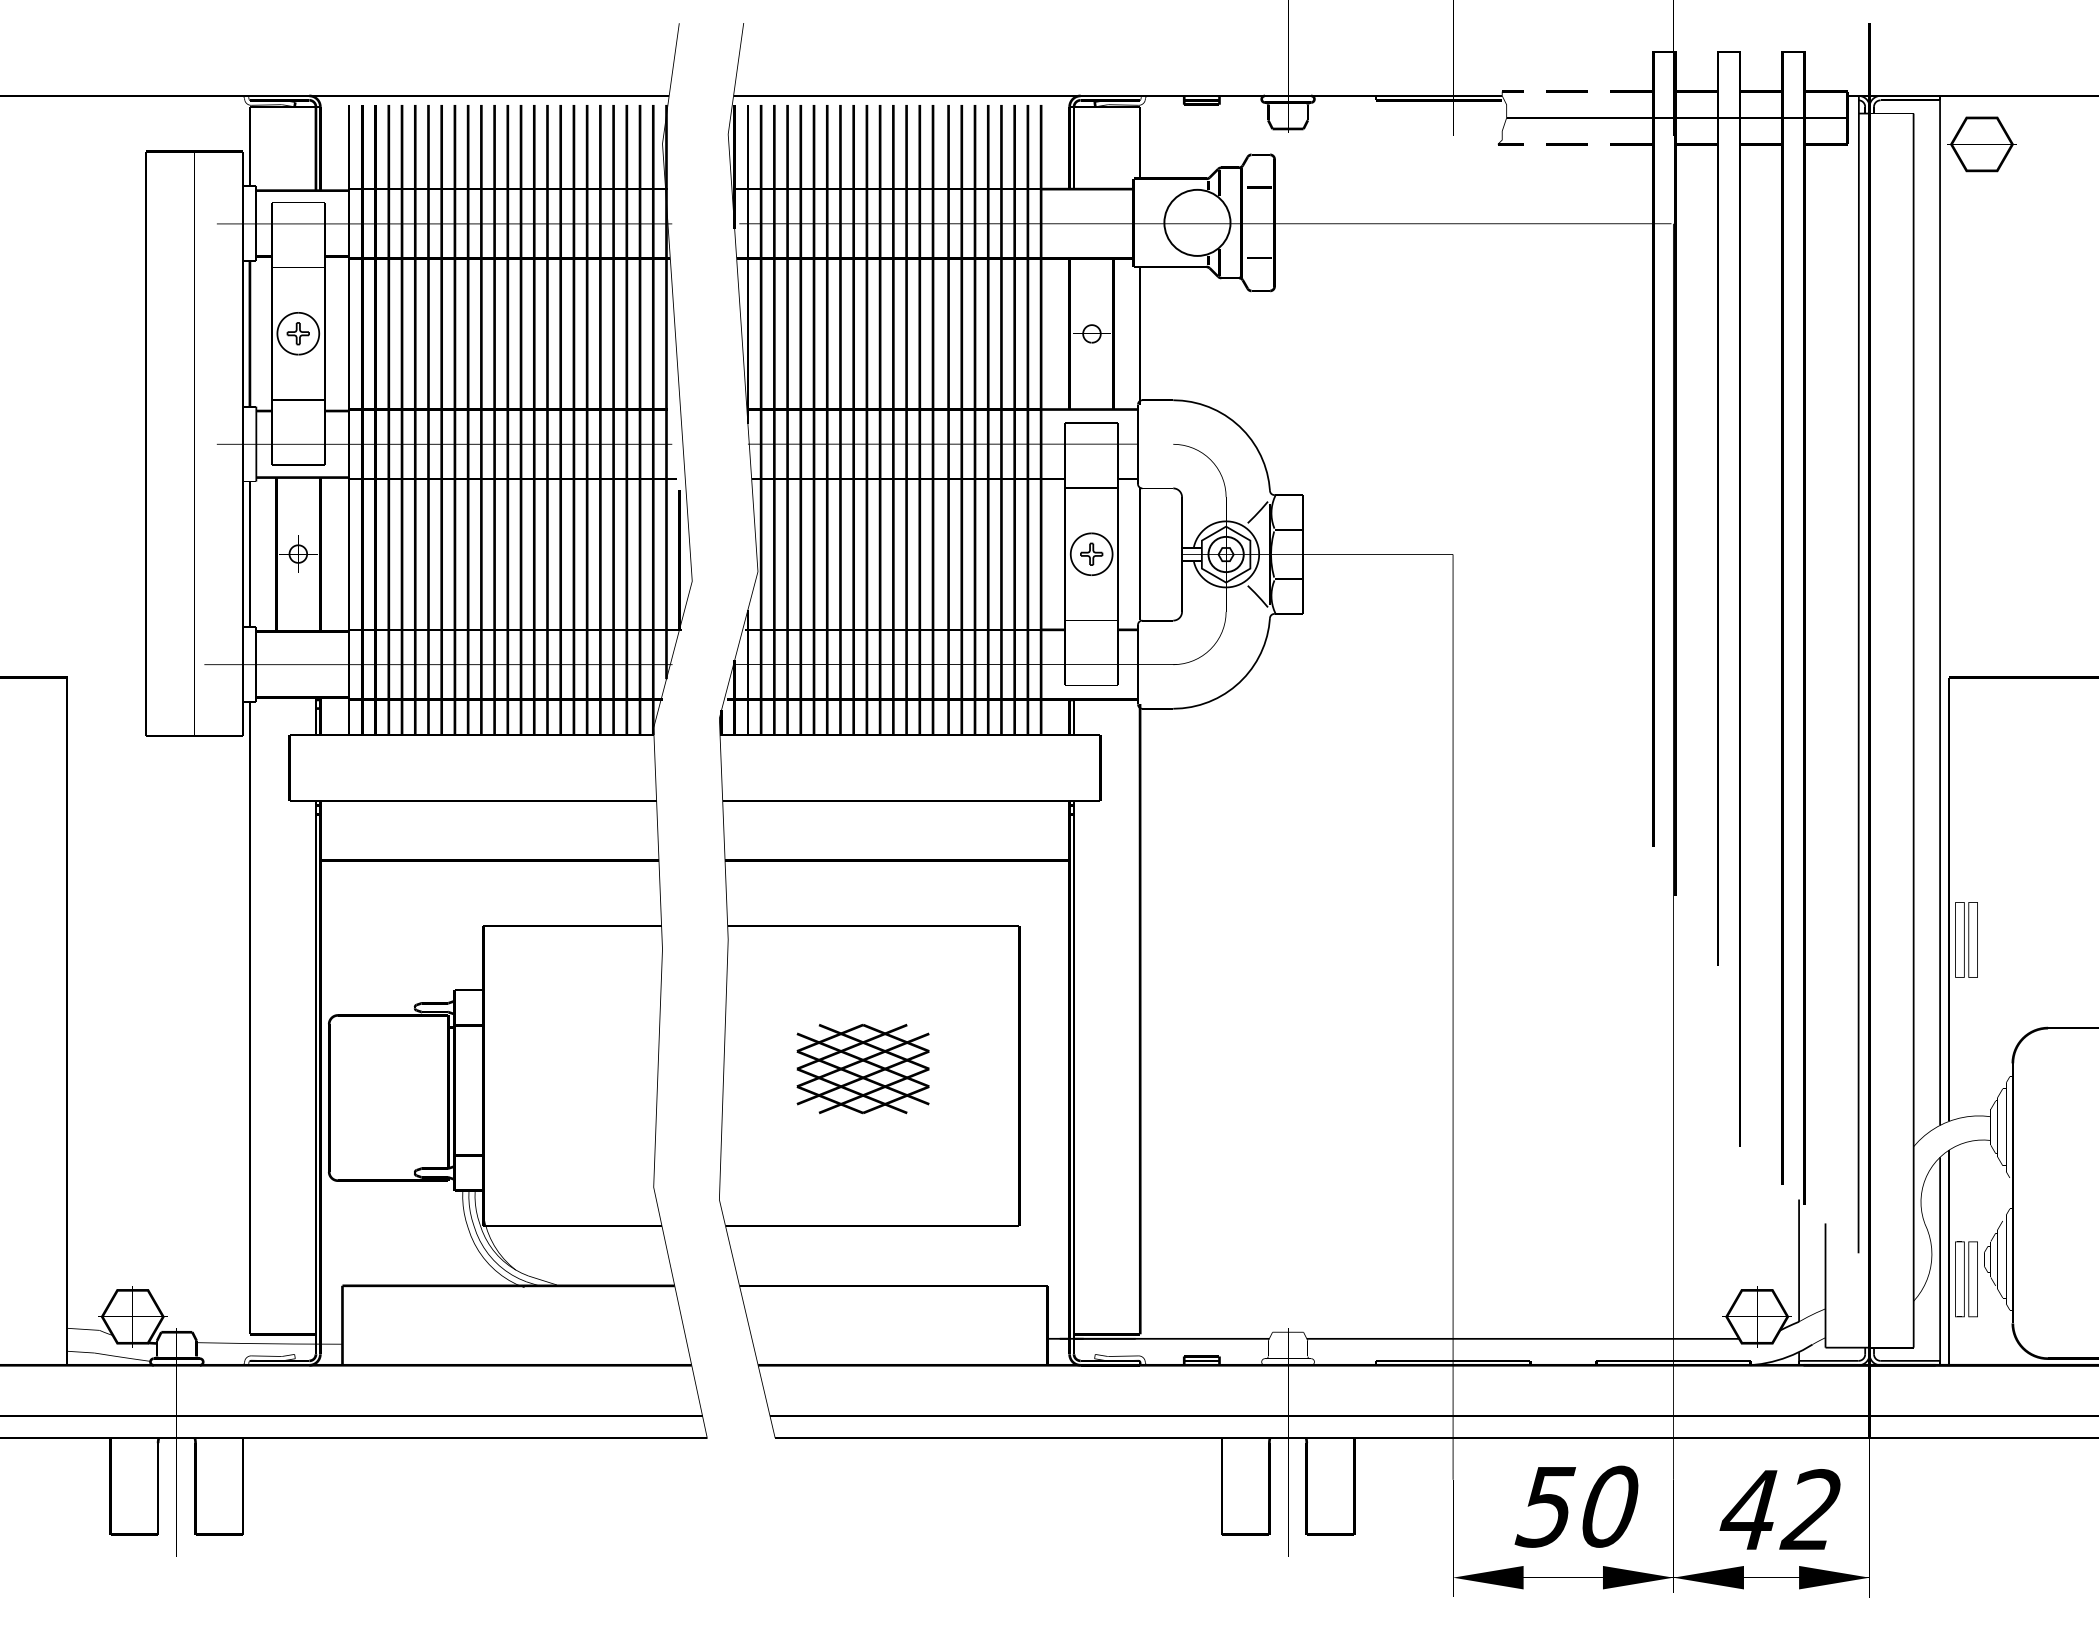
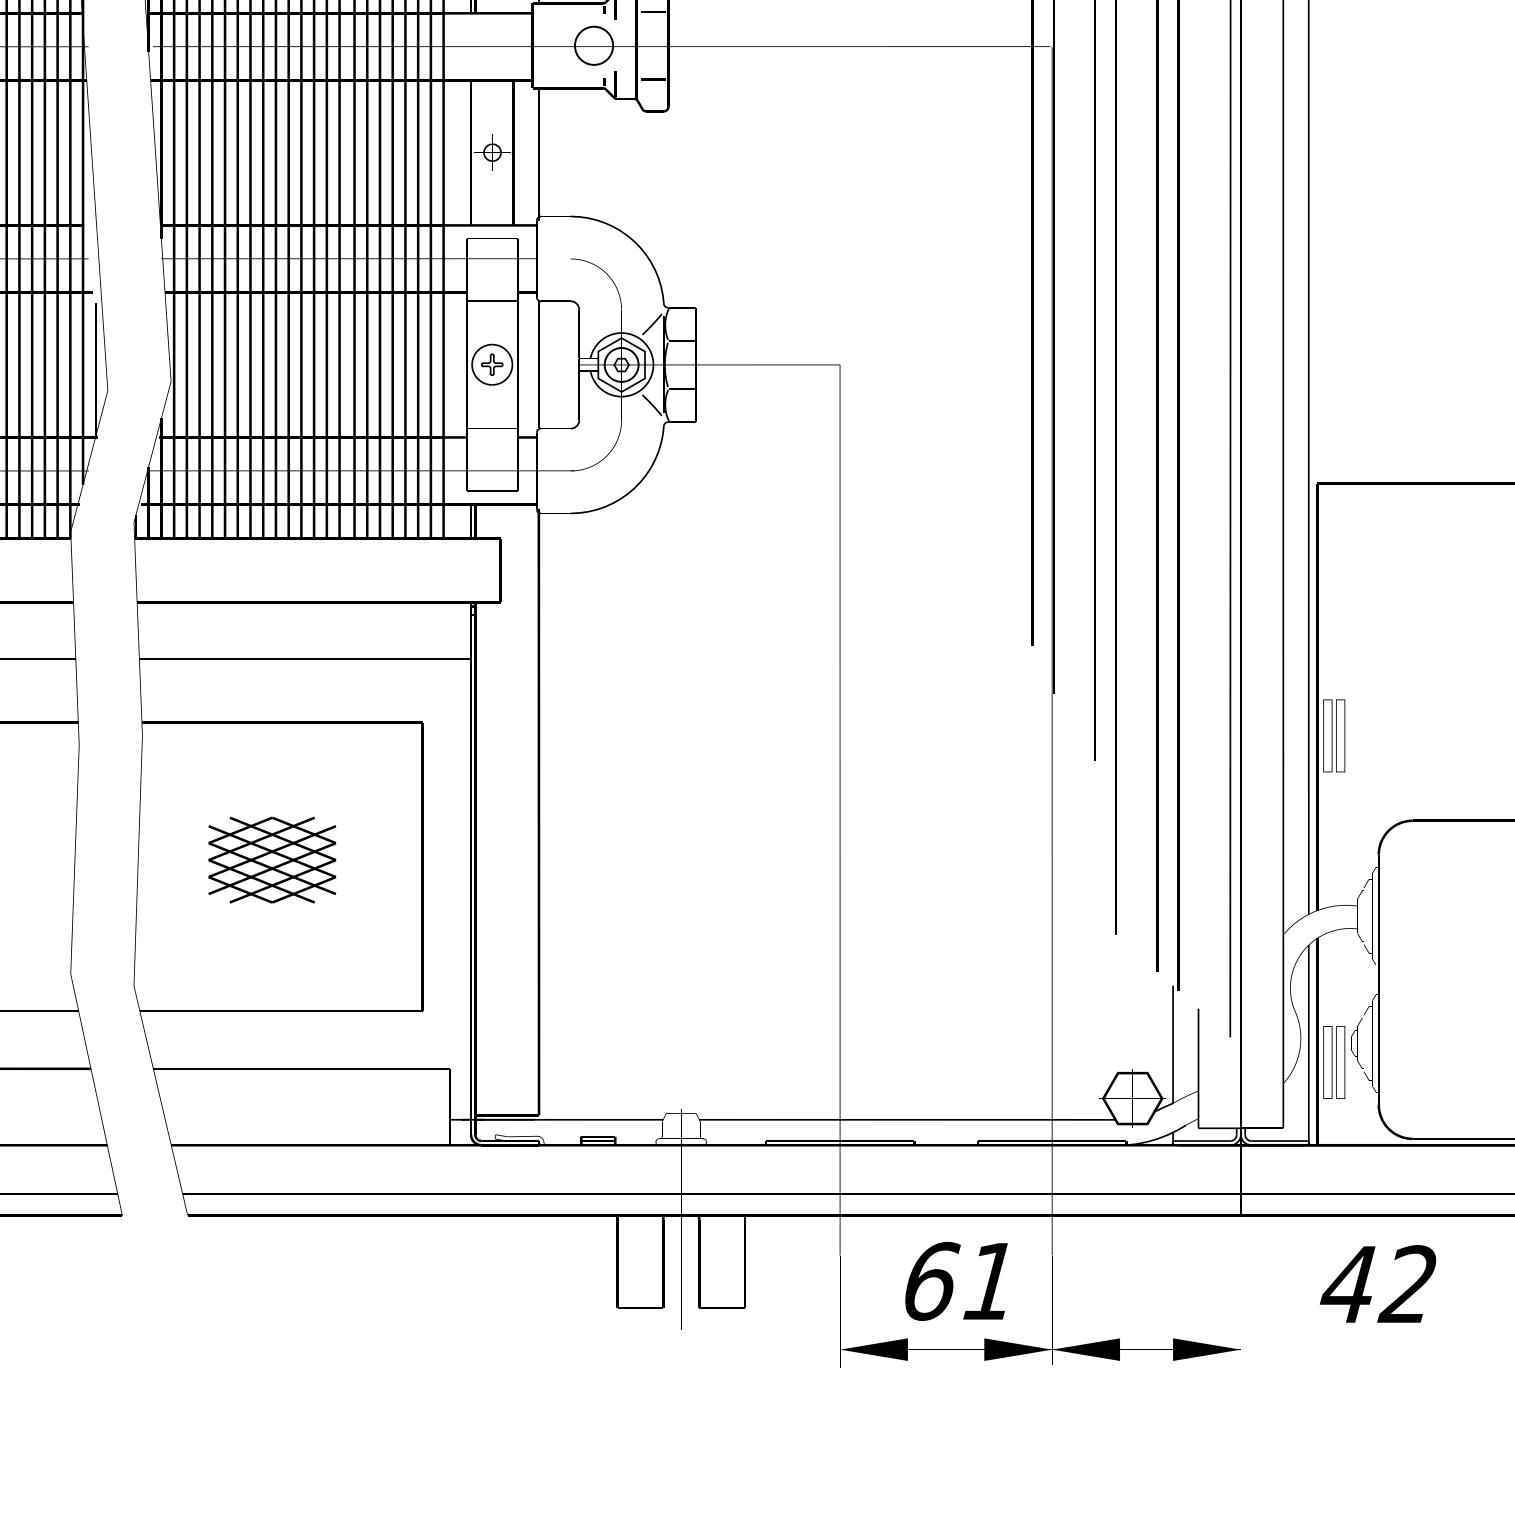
circle: (1197, 222) -> (594, 45), size x0.6
text: (1576, 1506) -> (958, 1281), 50 -> 61
text: (1779, 1509) -> (1377, 1284), moved

